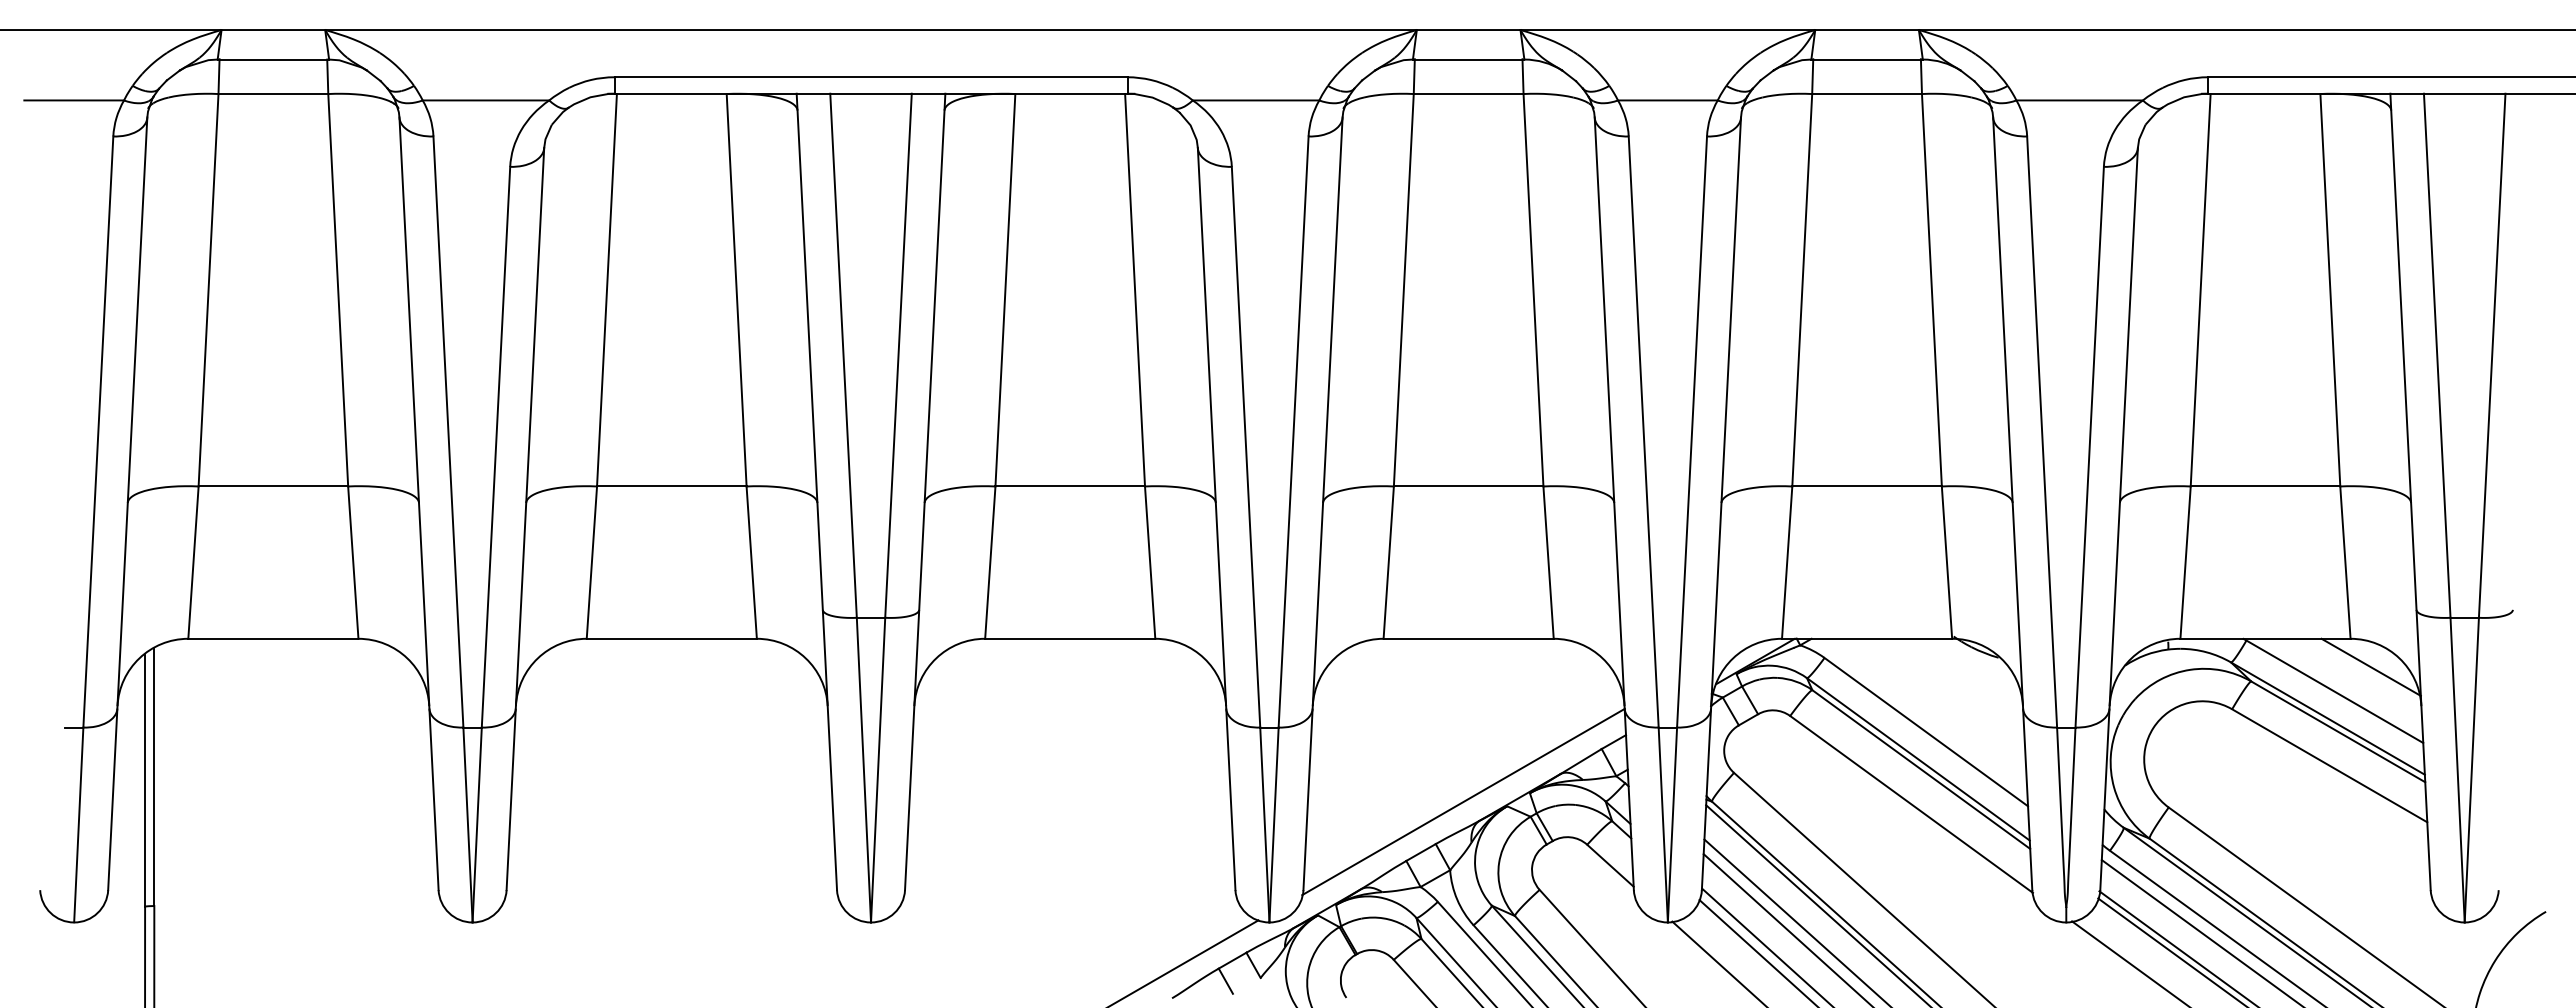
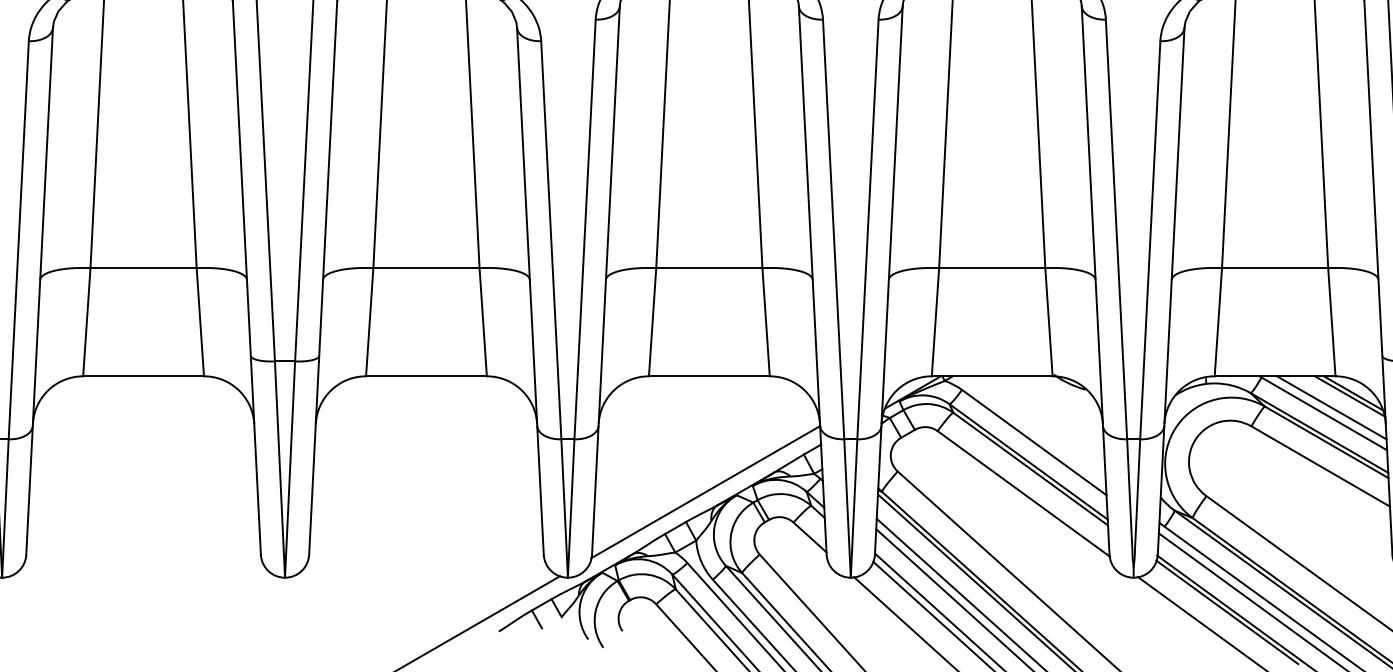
line: (2375, 662) -> (1353, 393), added
line: (2345, 682) -> (1331, 407), added

